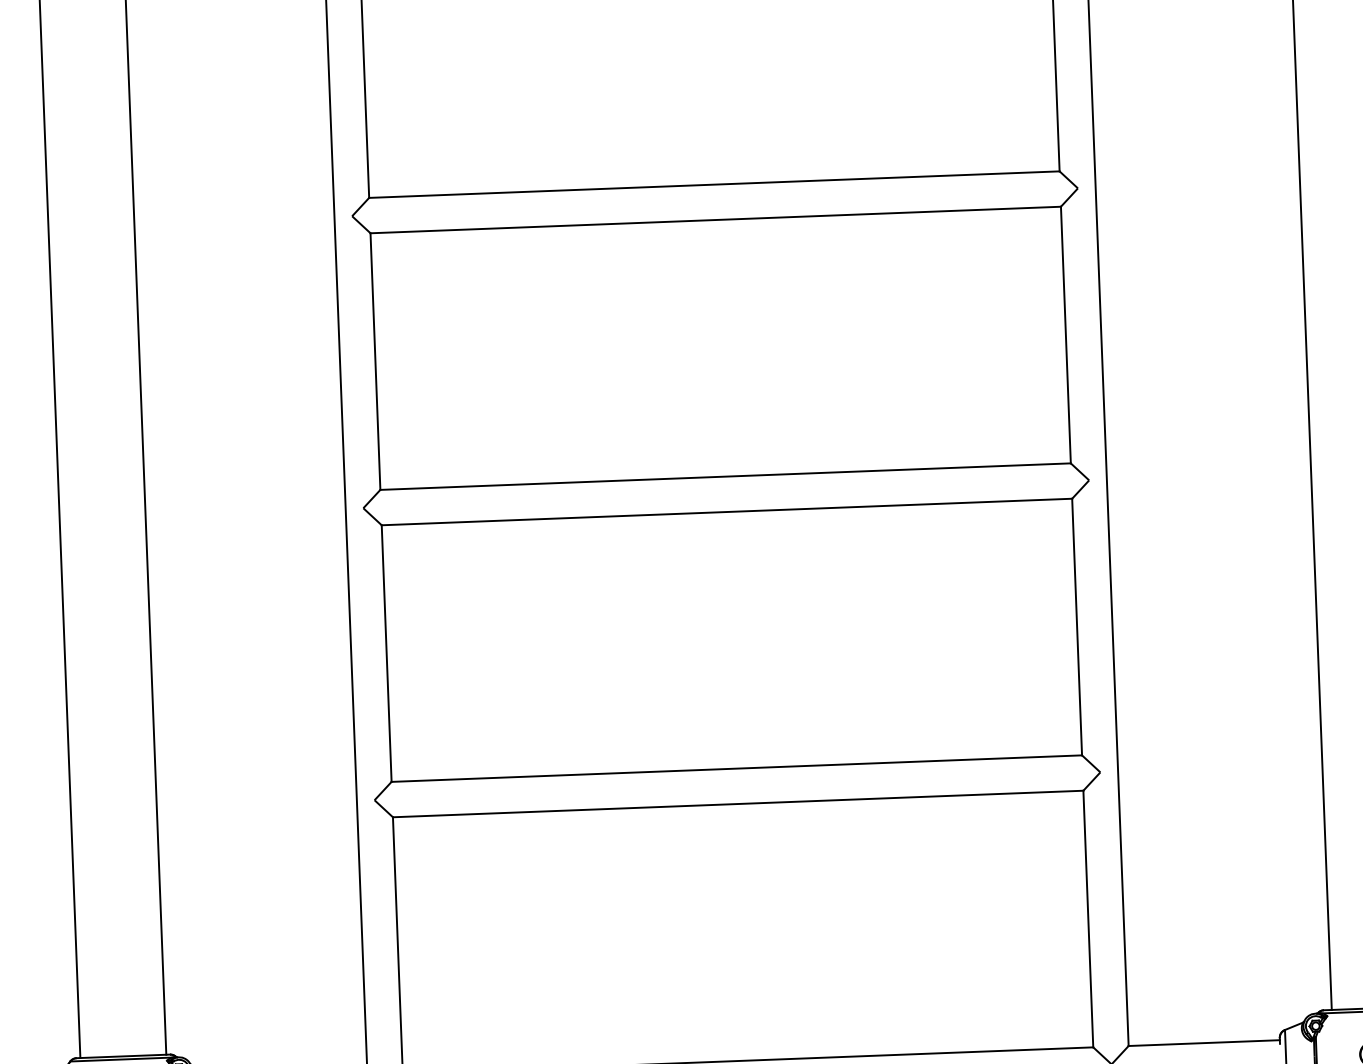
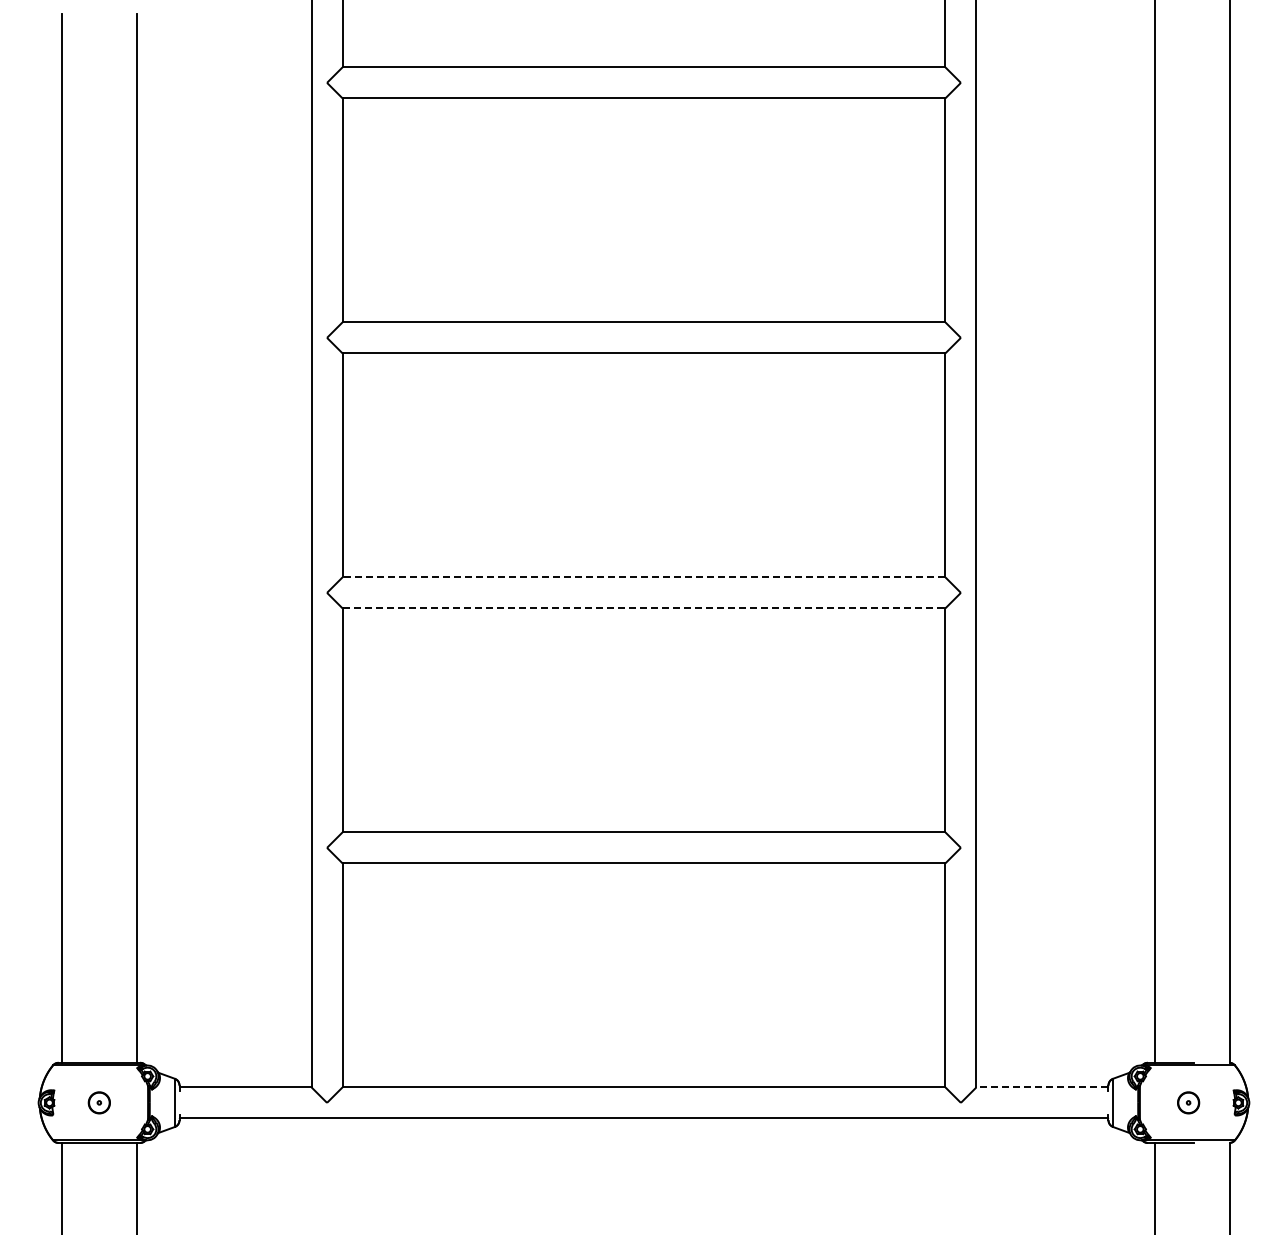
line: (725, 476) -> (643, 577), solid -> dashed
line: (727, 512) -> (644, 608), solid -> dashed
line: (1203, 1043) -> (1041, 1087), solid -> dashed

